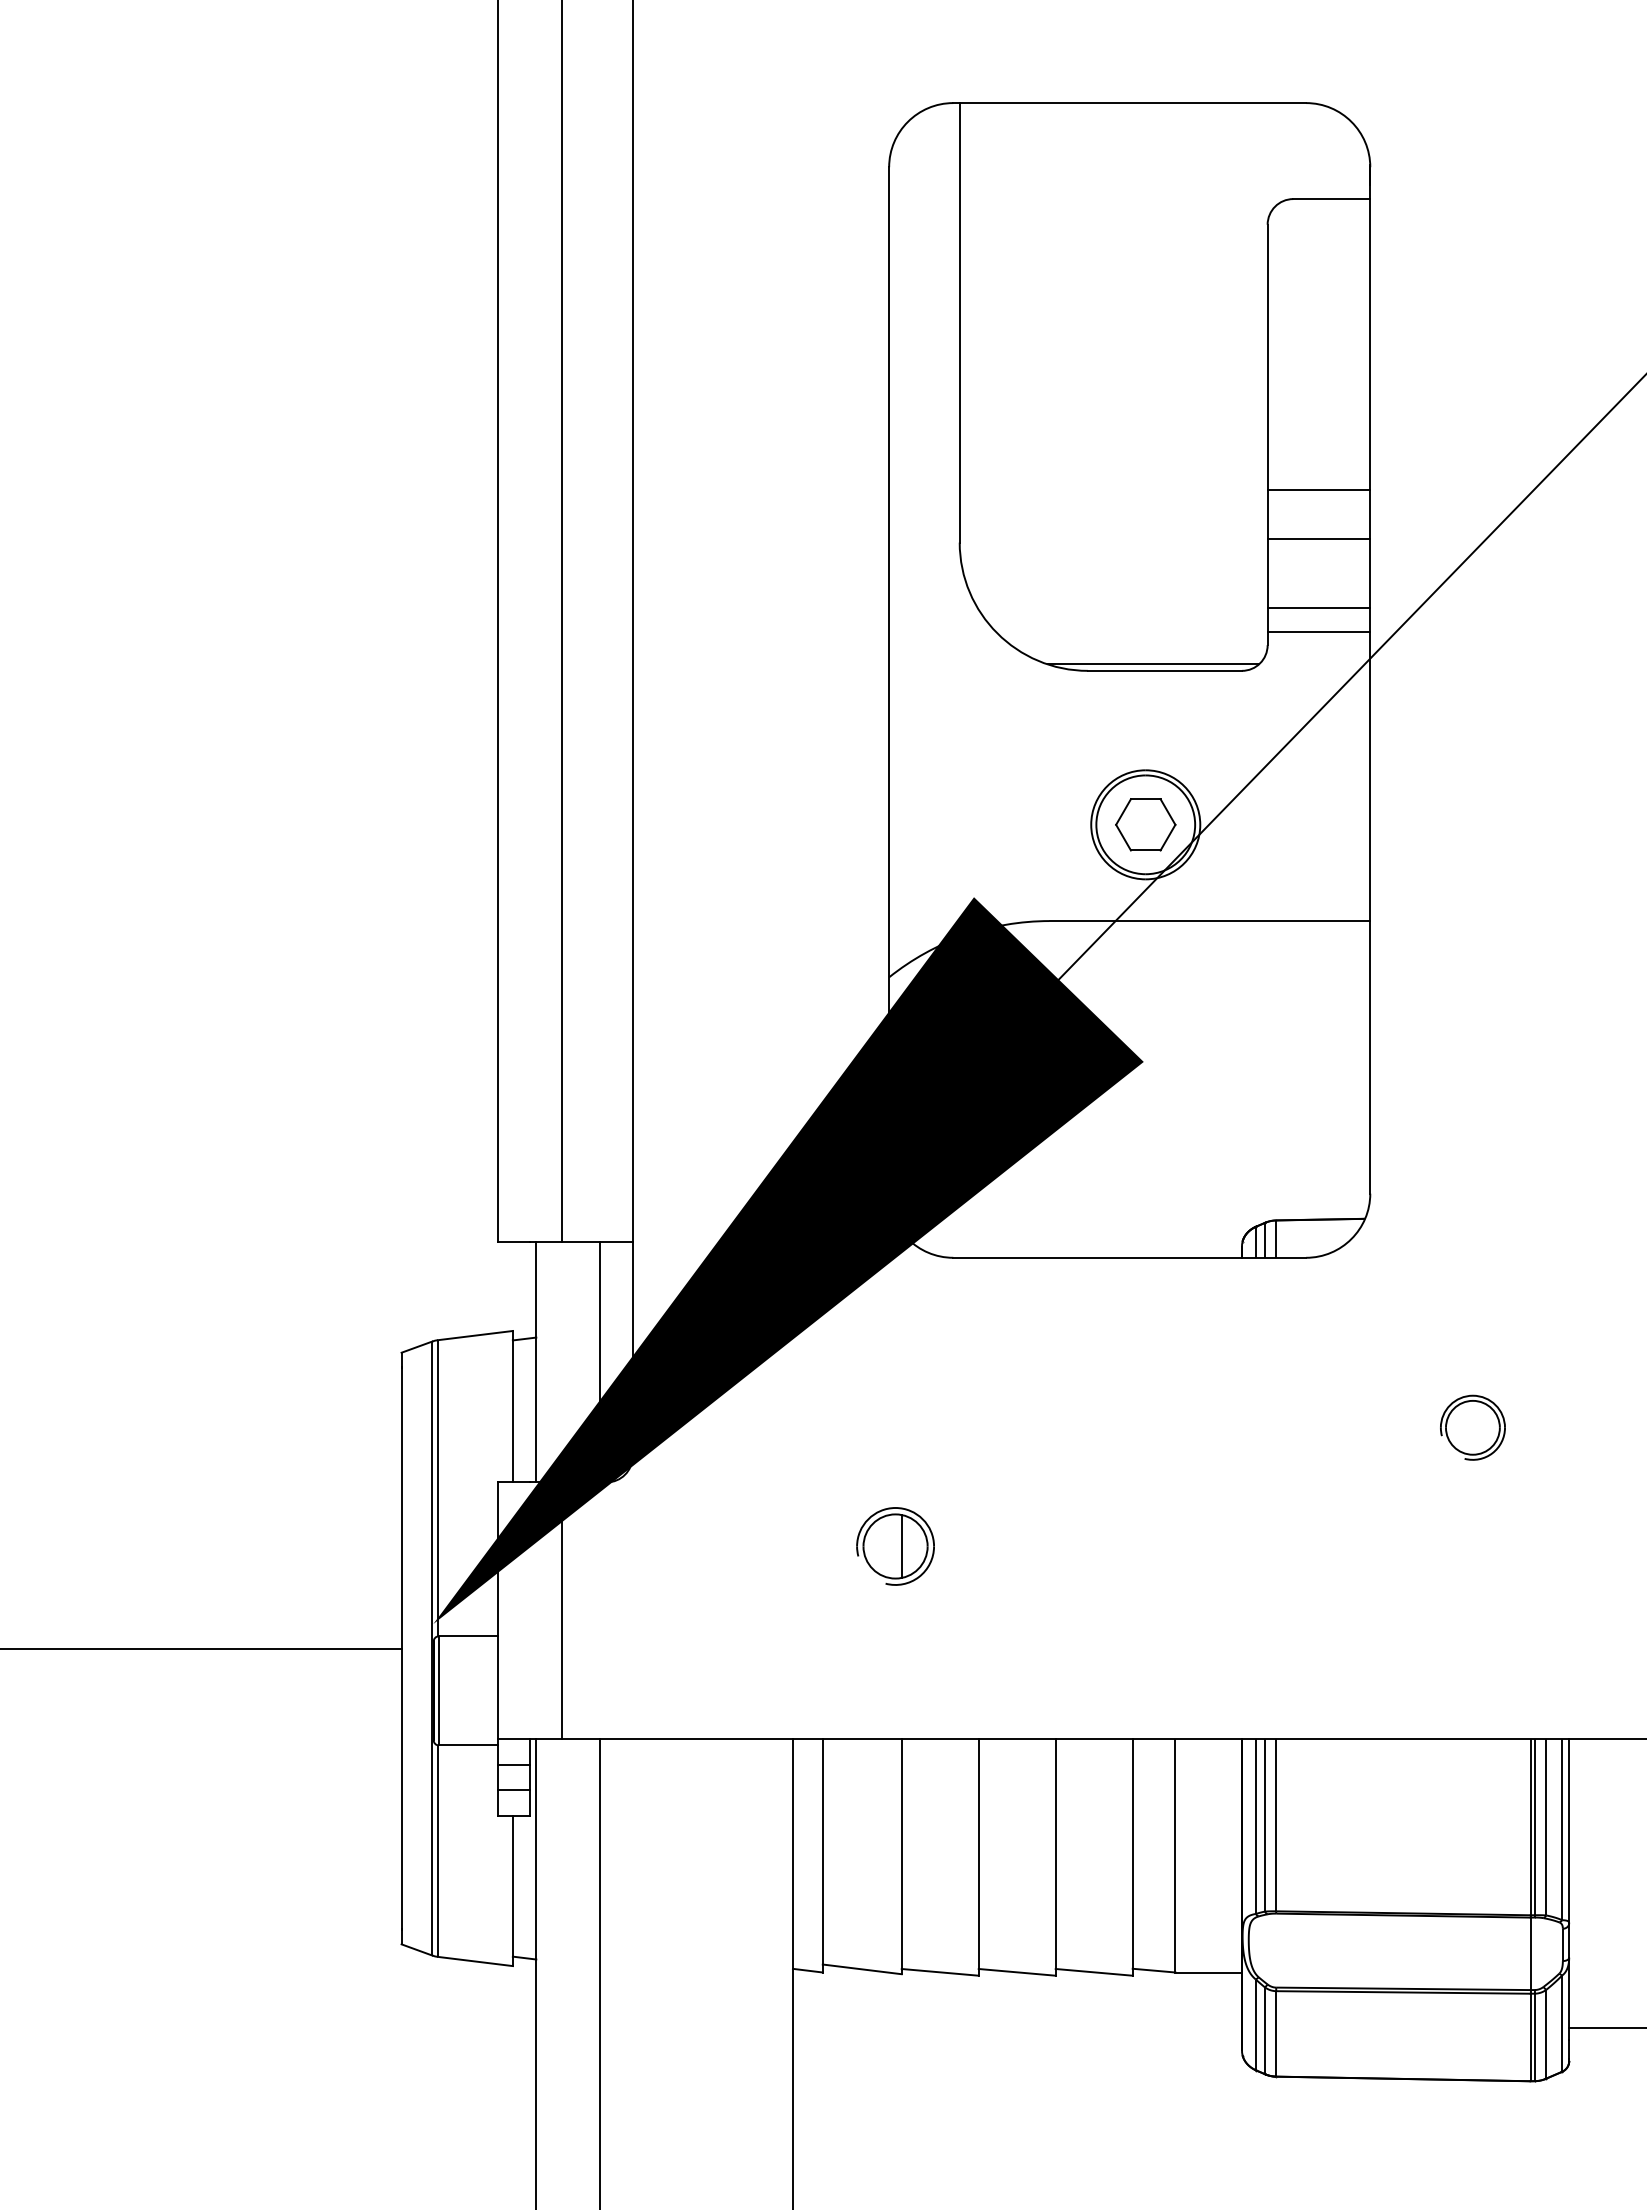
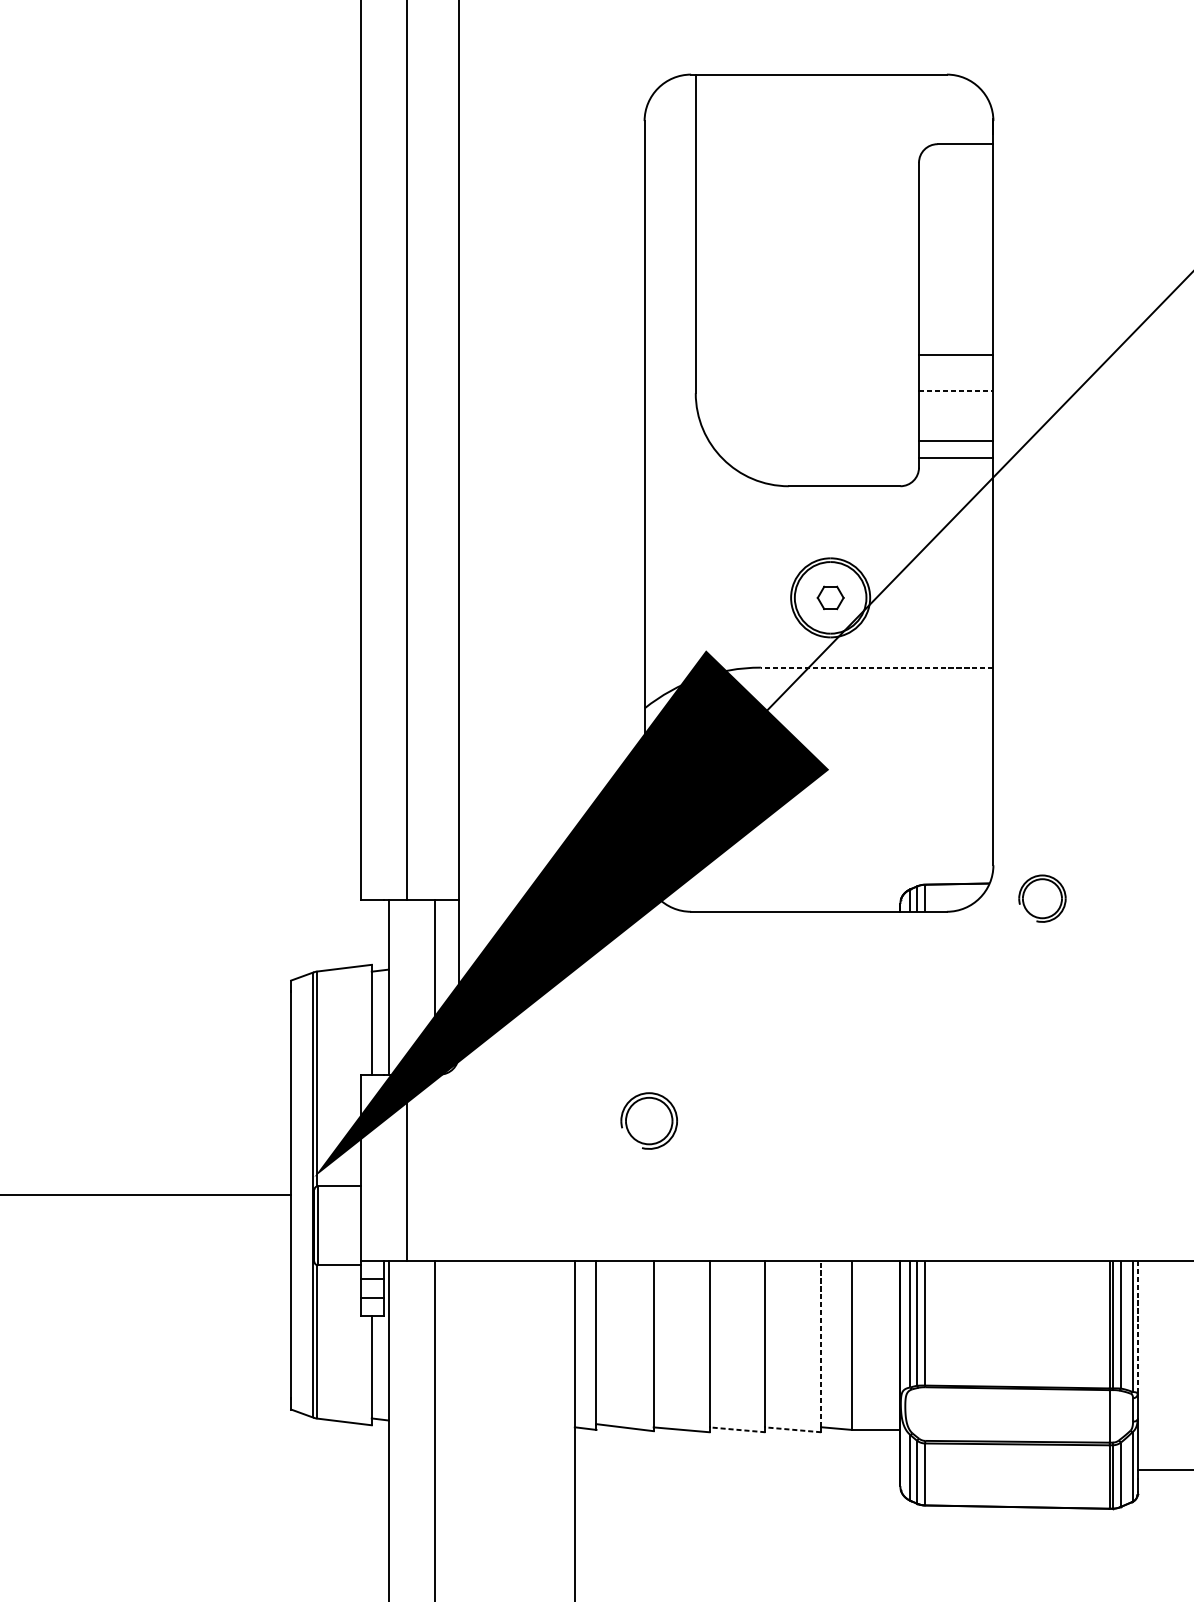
line: (1319, 539) -> (956, 391), solid -> dashed
line: (1153, 664) -> (836, 481), removed
part: (1145, 824) -> (830, 597), size x0.6
line: (1209, 921) -> (876, 667), solid -> dashed
part: (1472, 1427) -> (1042, 898), moved
line: (901, 1546) -> (653, 1121), removed
line: (1569, 1831) -> (1137, 1327), solid -> dashed
line: (1132, 1853) -> (821, 1343), solid -> dashed
line: (1017, 1972) -> (737, 1429), solid -> dashed
line: (1094, 1972) -> (793, 1429), solid -> dashed

